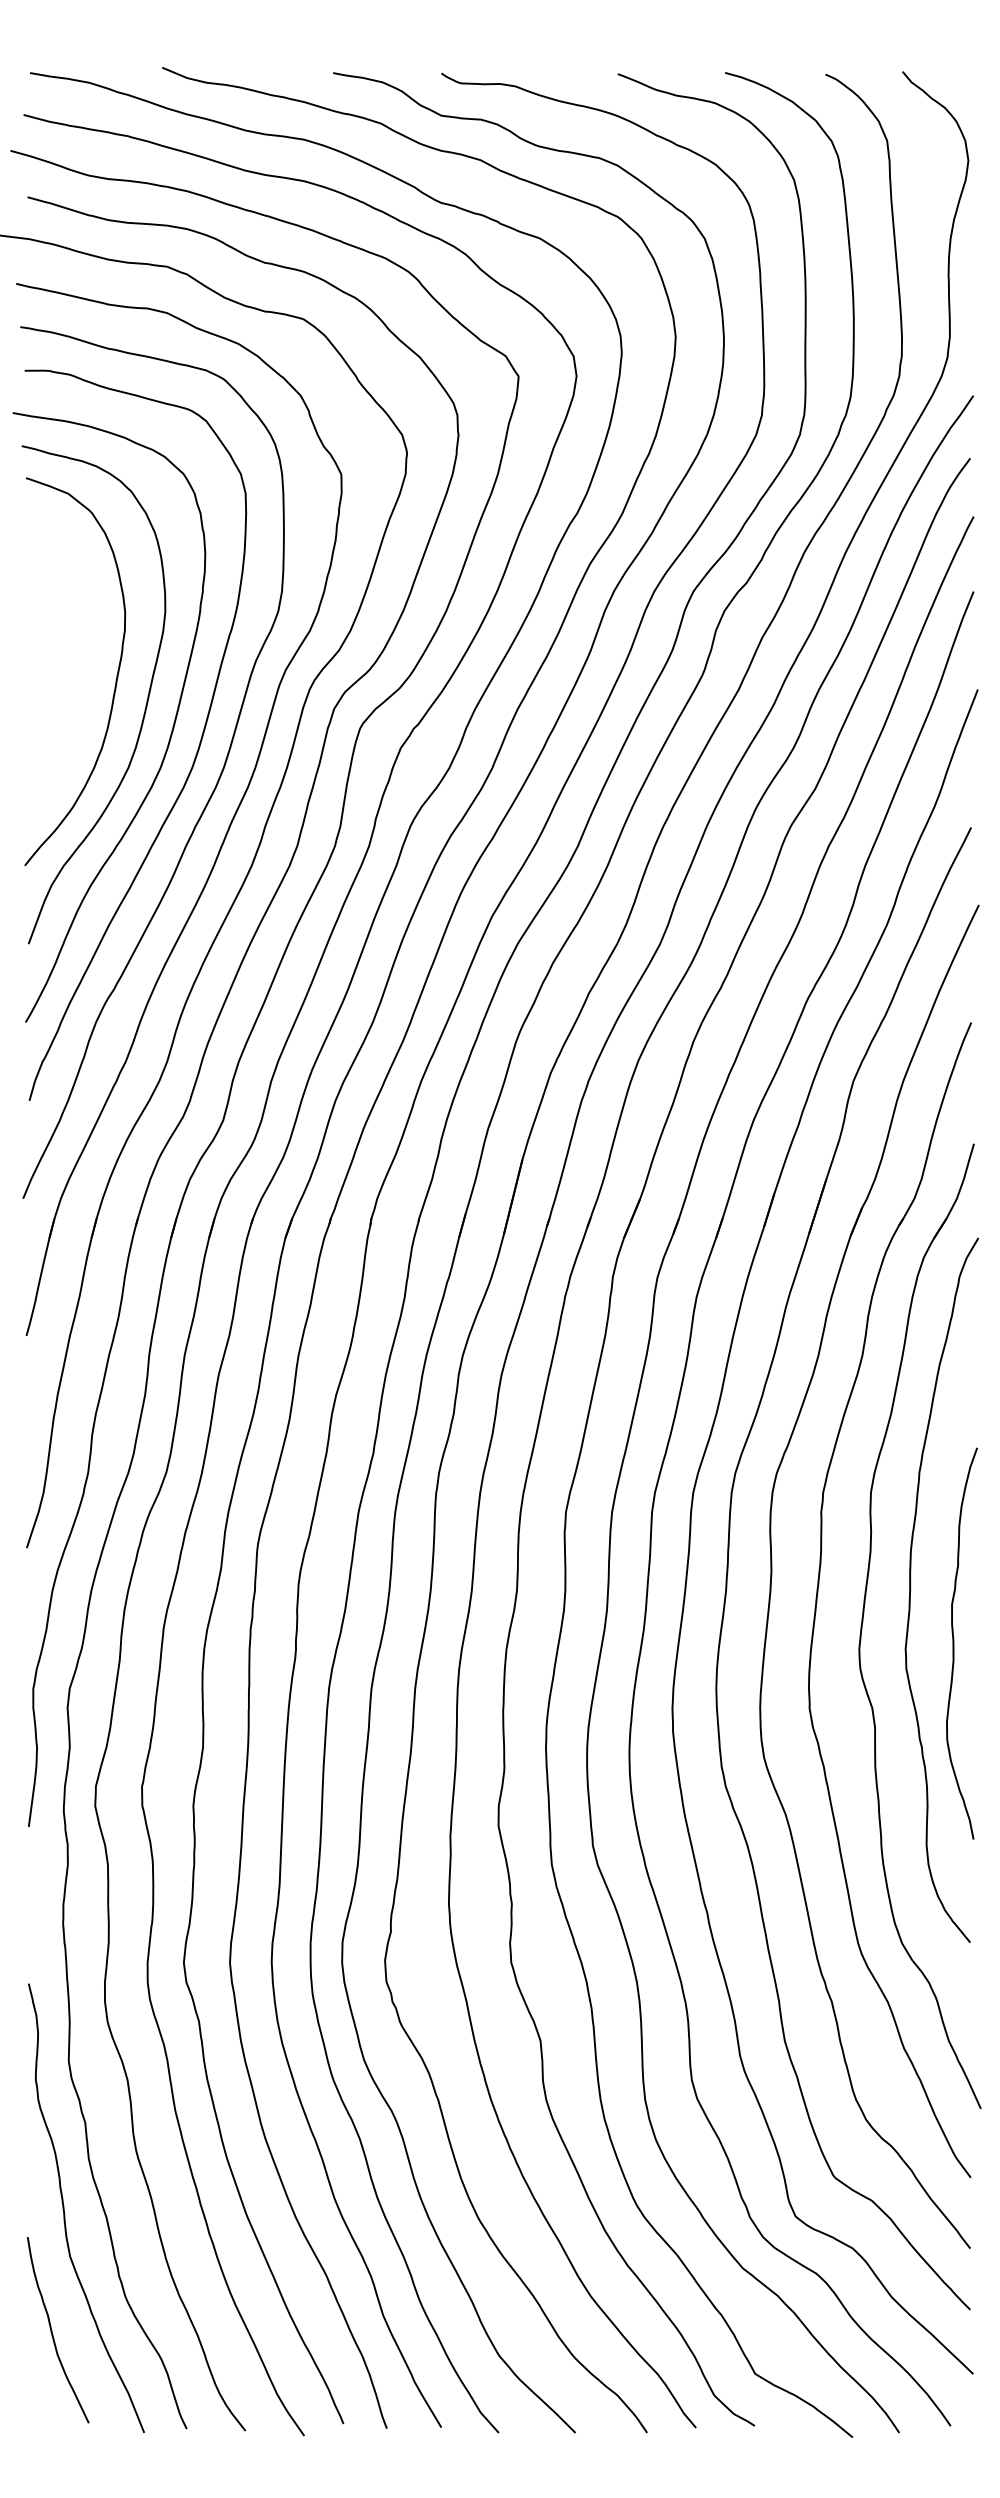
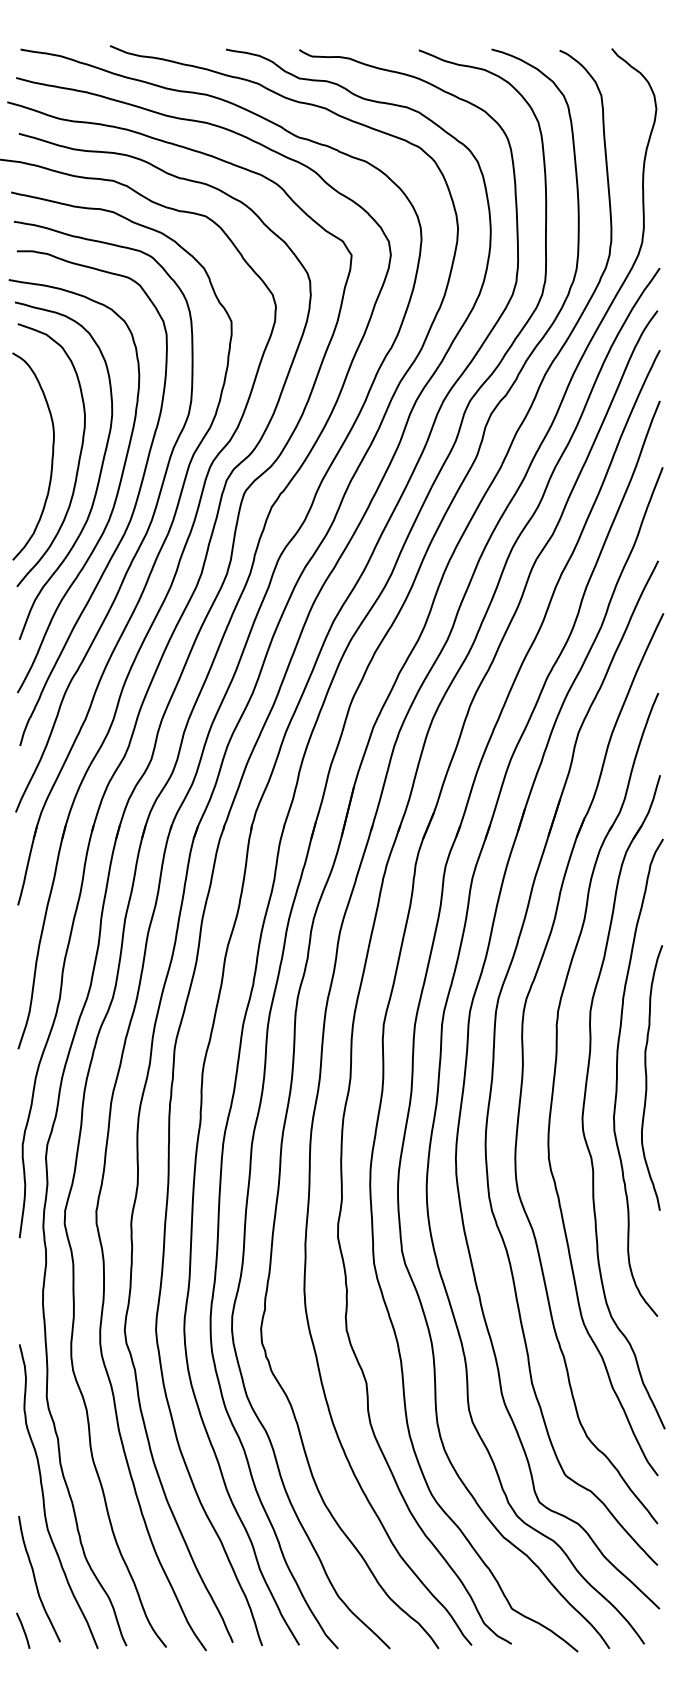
curve: (75, 673) -> (51, 456), added
curve: (955, 1642) -> (647, 1077), moved
line: (34, 2405) -> (23, 1630), added

